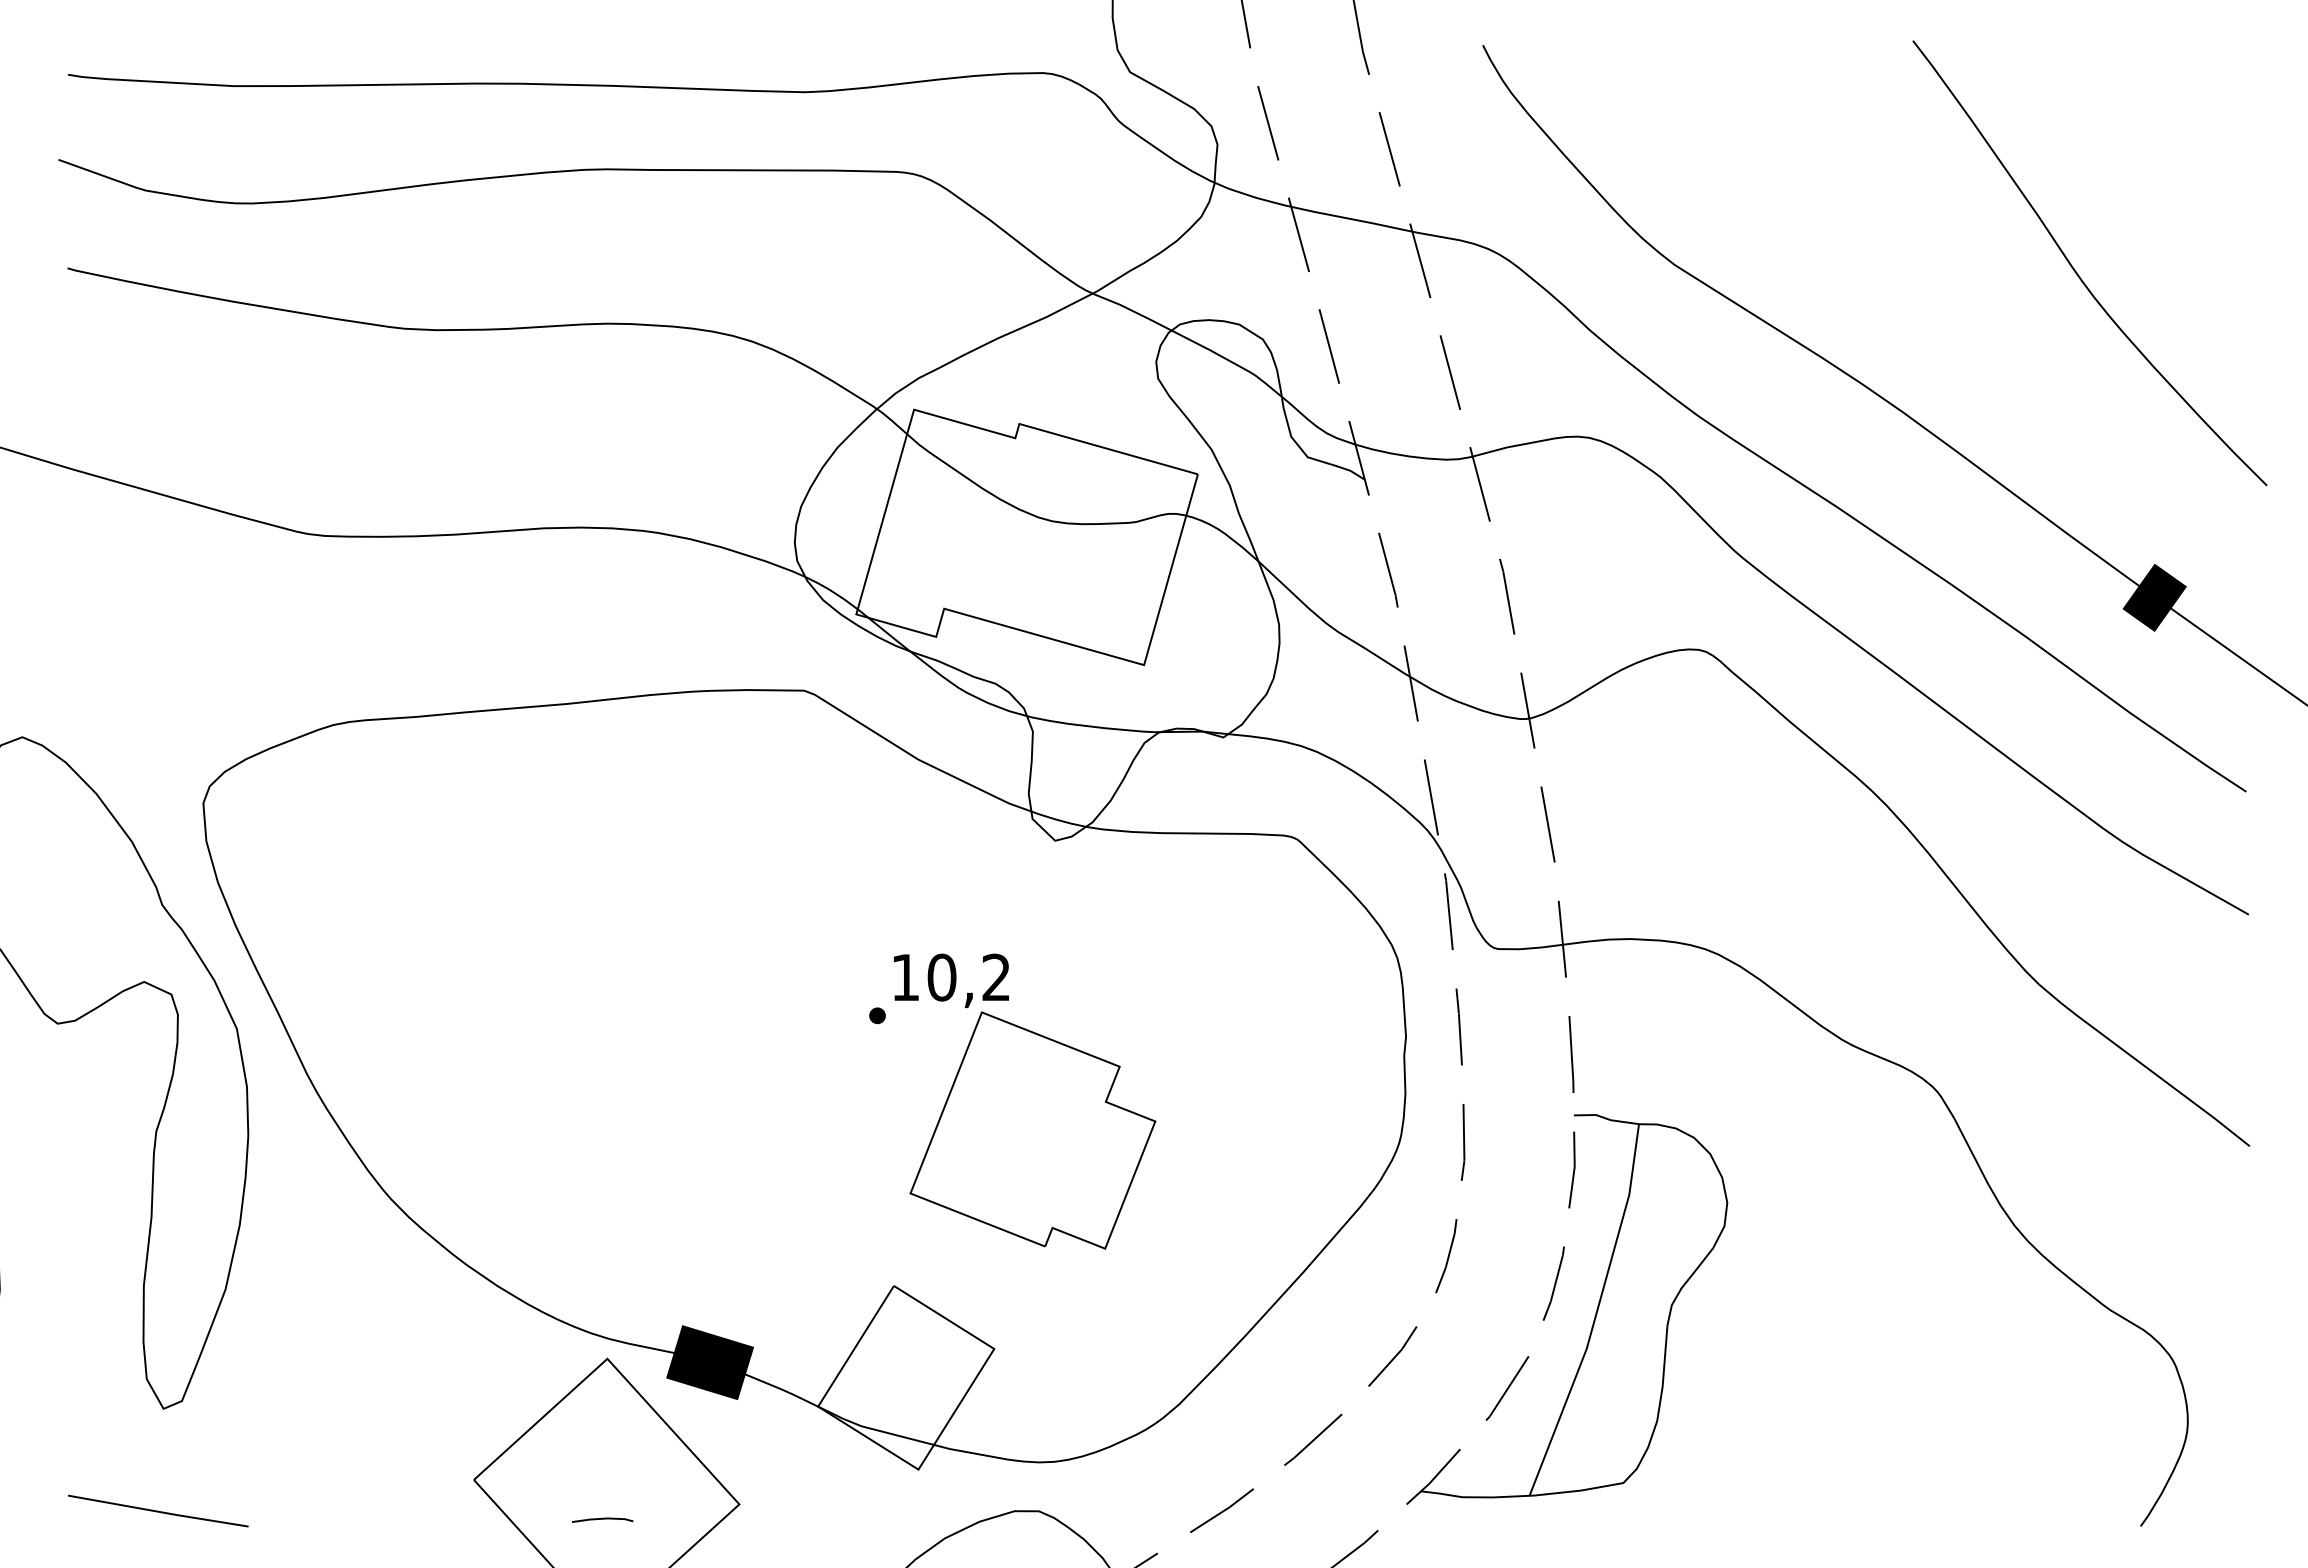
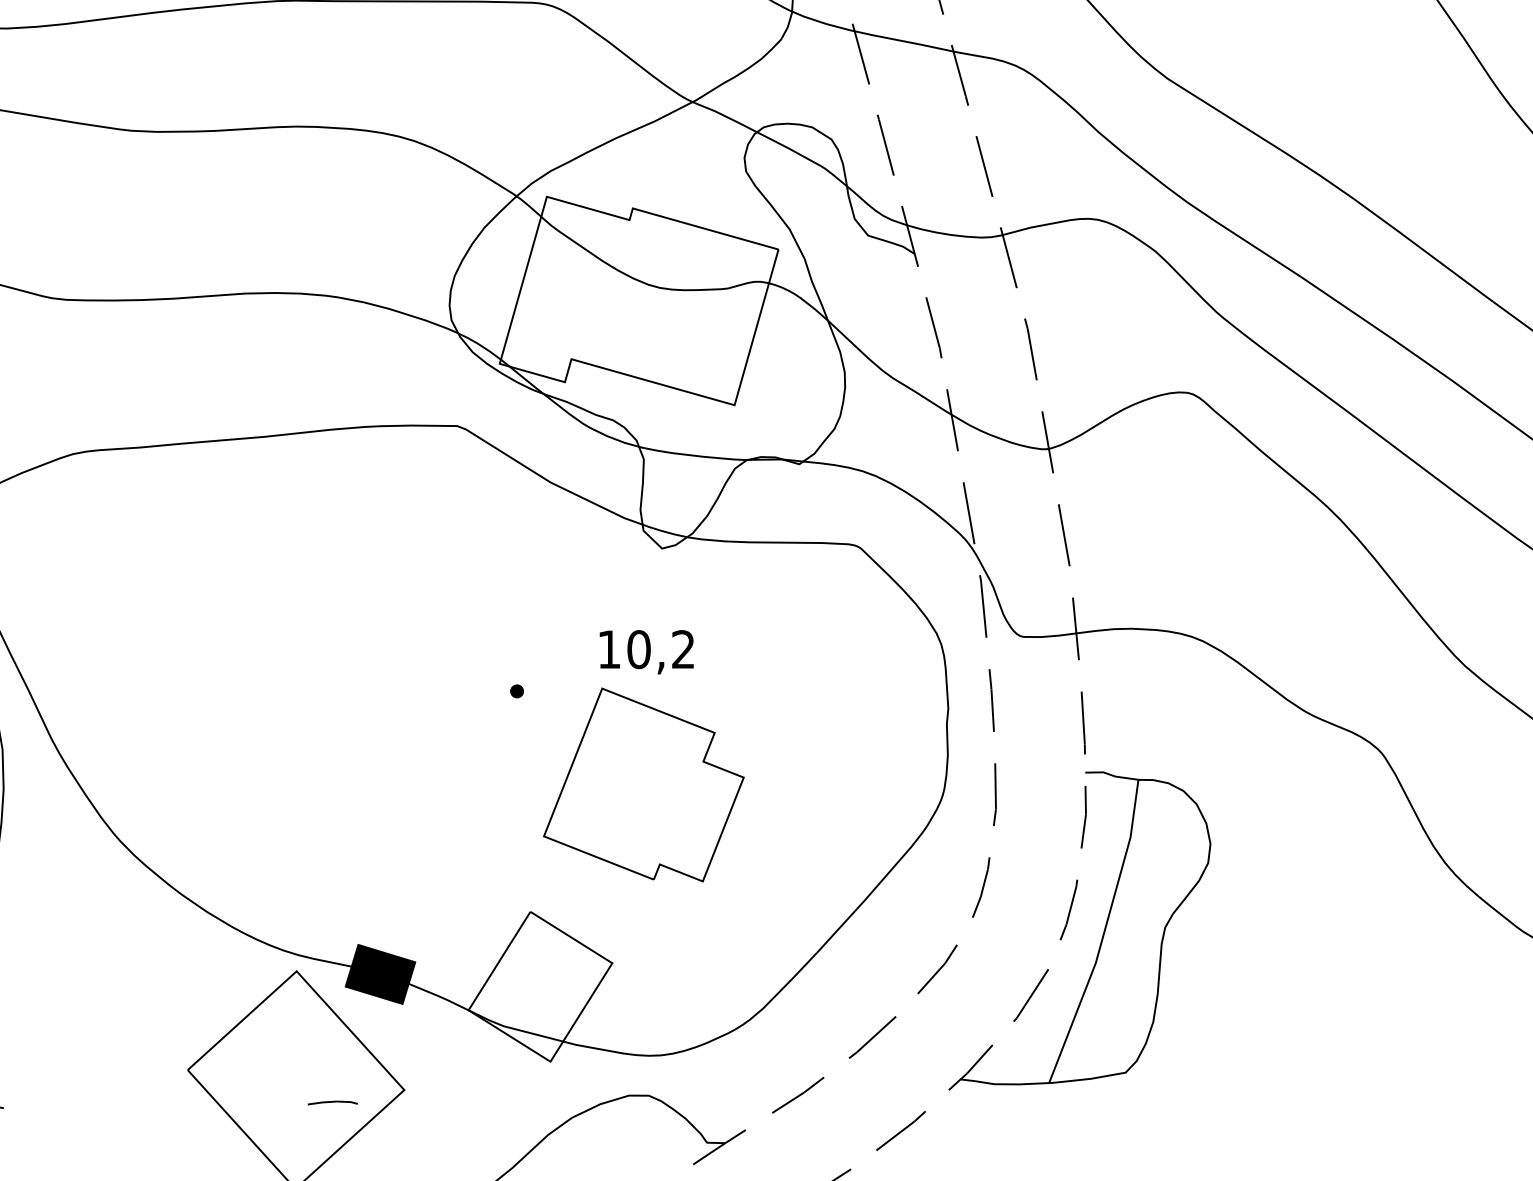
text: (951, 980) -> (646, 651), moved
line: (602, 1519) -> (332, 1102), moved

